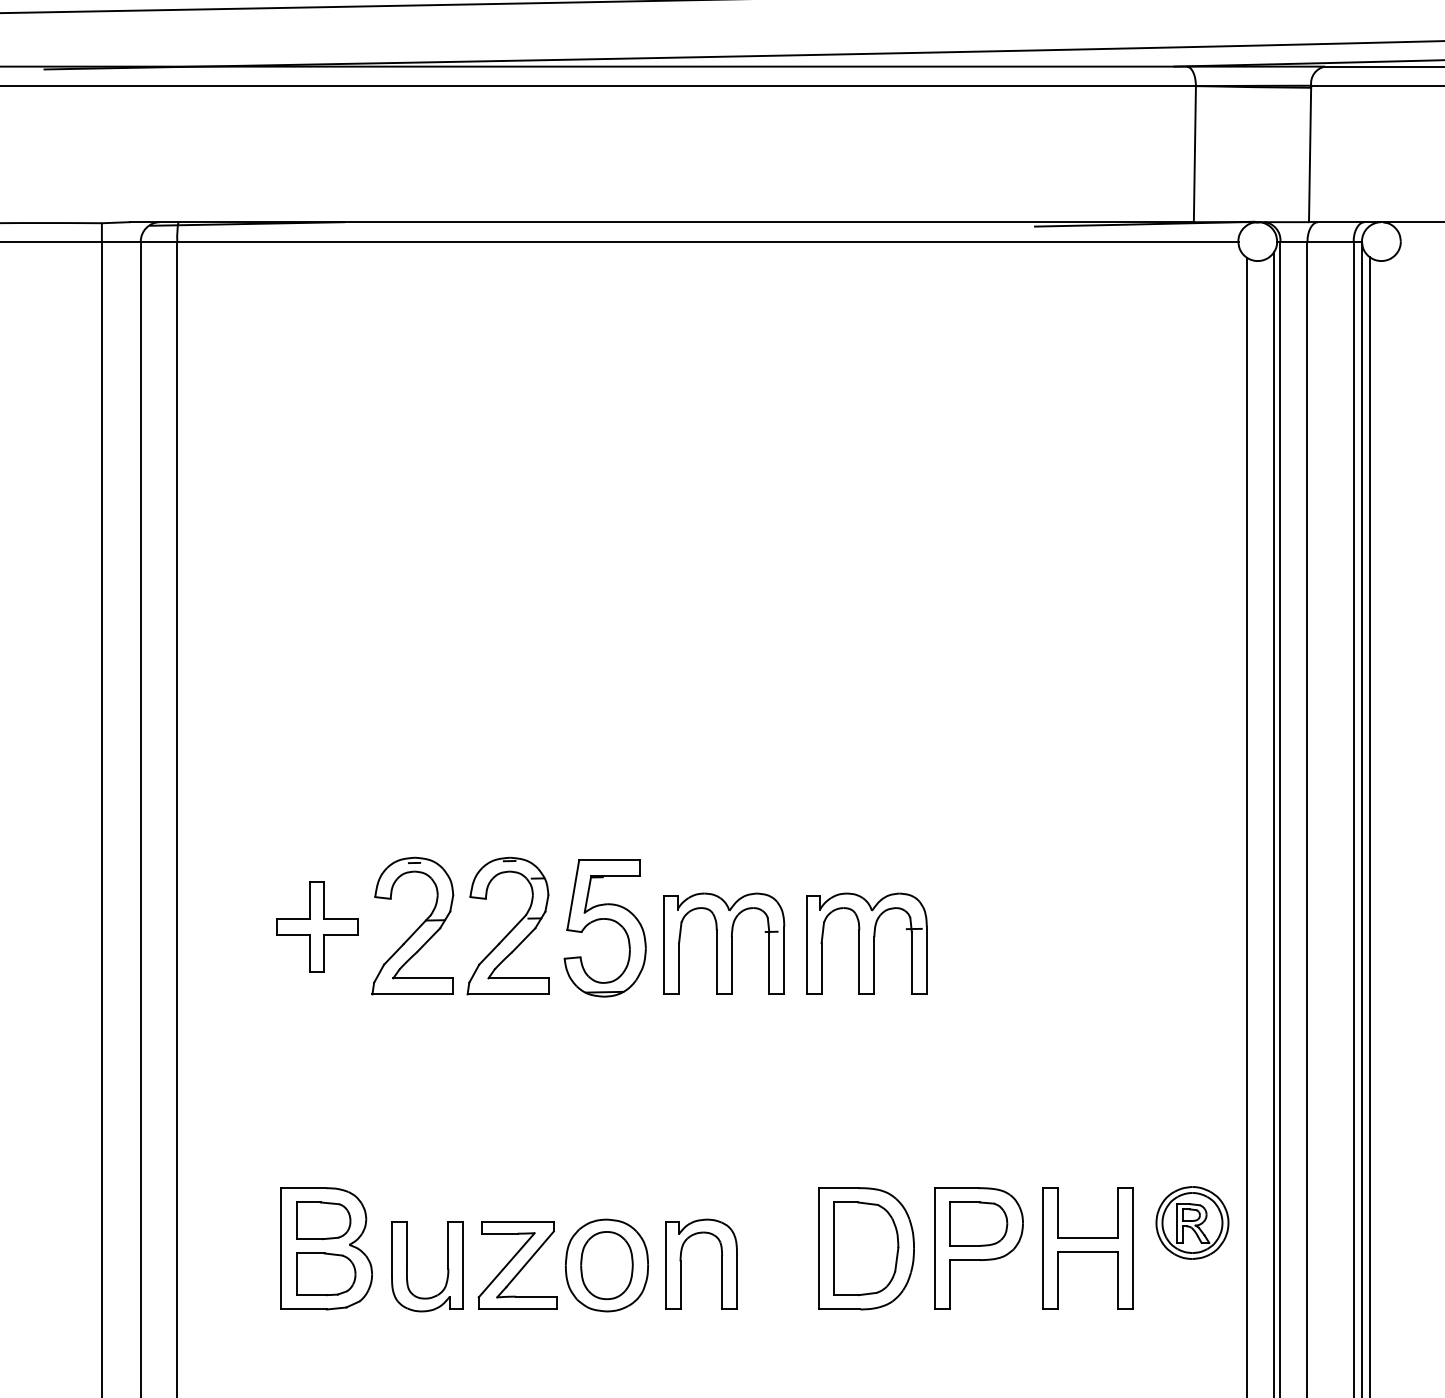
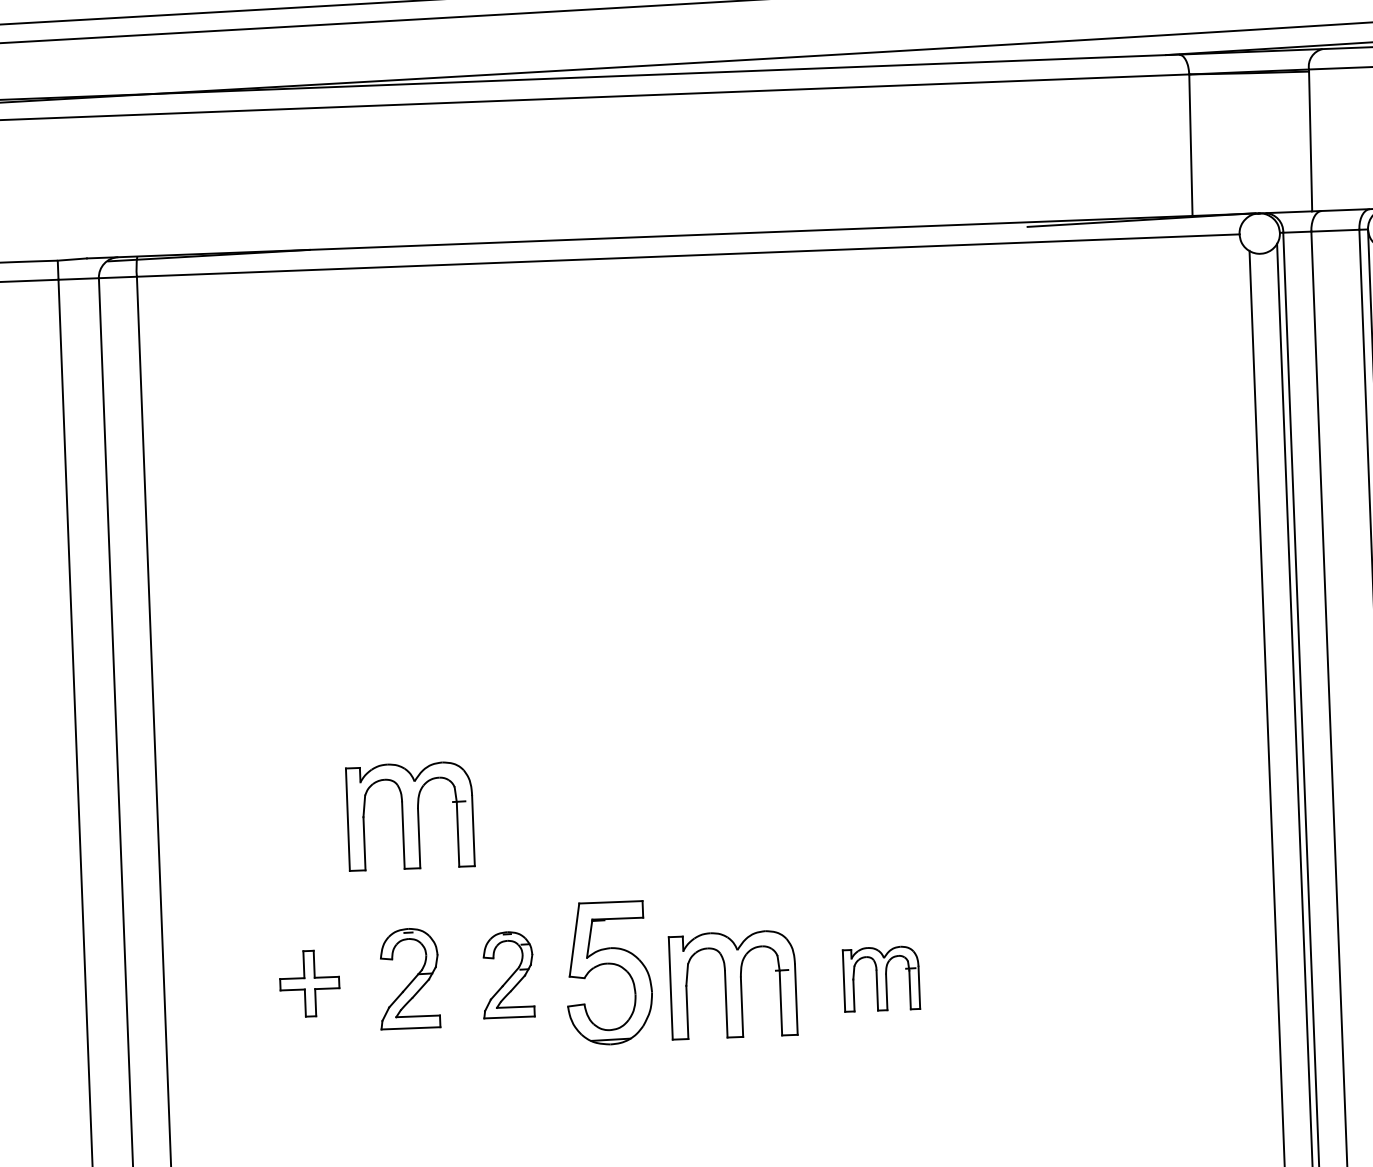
part: (420, 769) -> (410, 815), added
part: (412, 925) -> (408, 978), size x0.7
part: (507, 925) -> (507, 974), size x0.6
part: (317, 926) -> (309, 982), size x0.7
part: (866, 943) -> (881, 978), size x0.6

